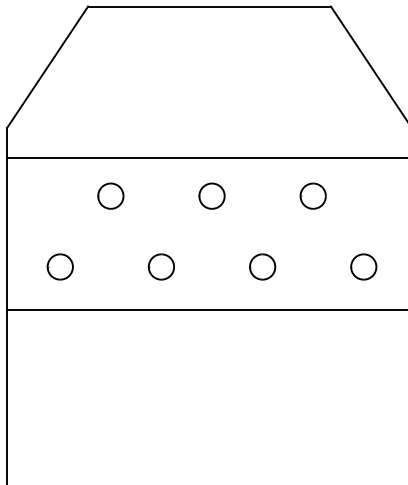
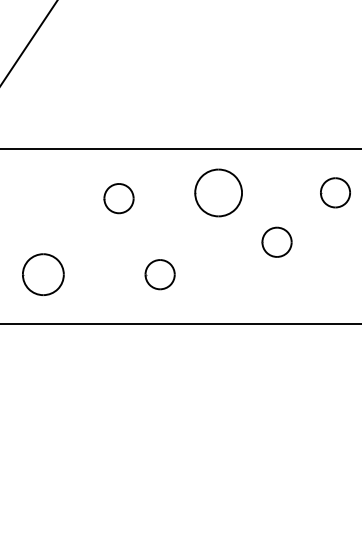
part: (110, 195) -> (118, 197), moved
part: (211, 195) -> (217, 192), size x1.6
part: (59, 266) -> (42, 274), size x1.4
part: (262, 266) -> (276, 241), moved

